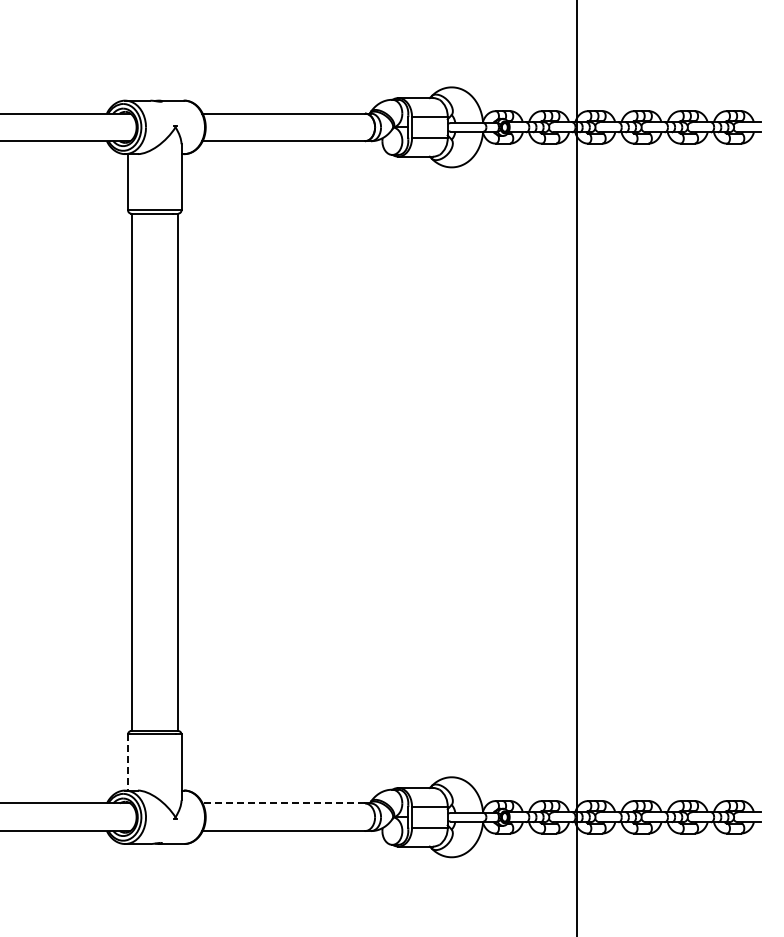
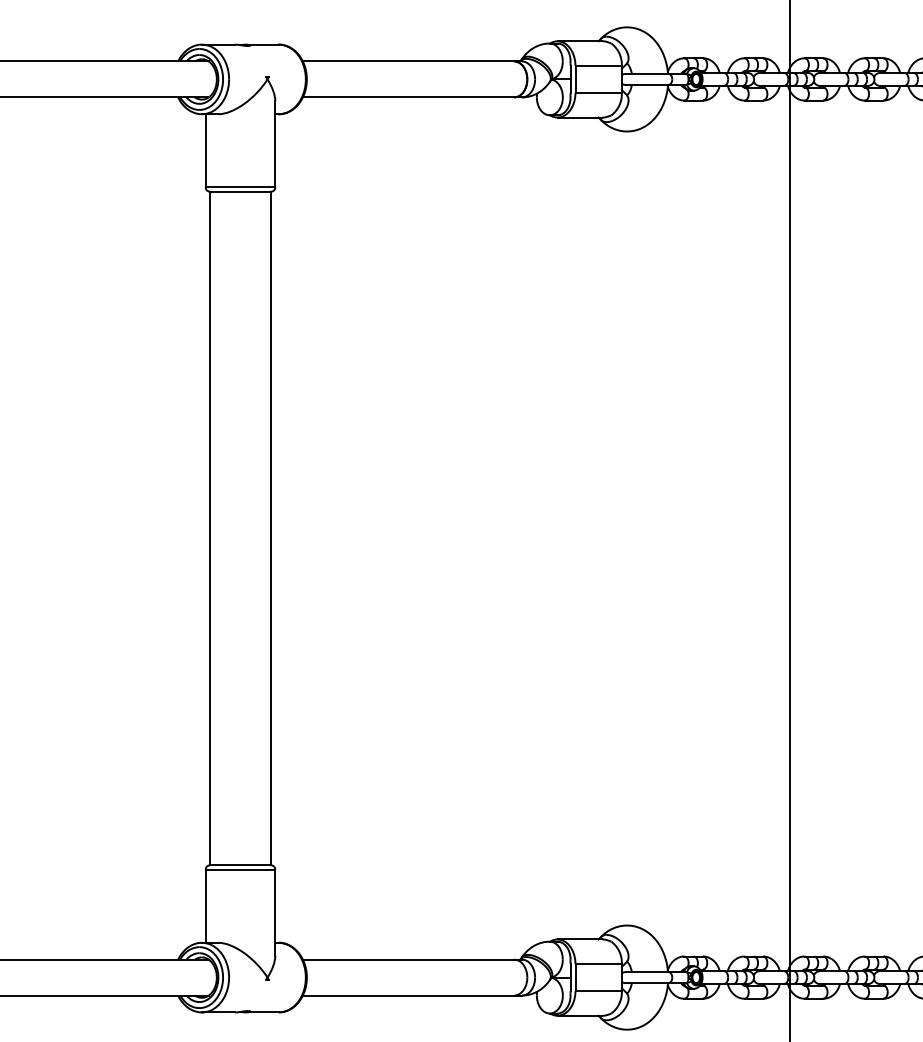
line: (128, 762) -> (206, 906), dashed -> solid
line: (283, 803) -> (408, 959), dashed -> solid

